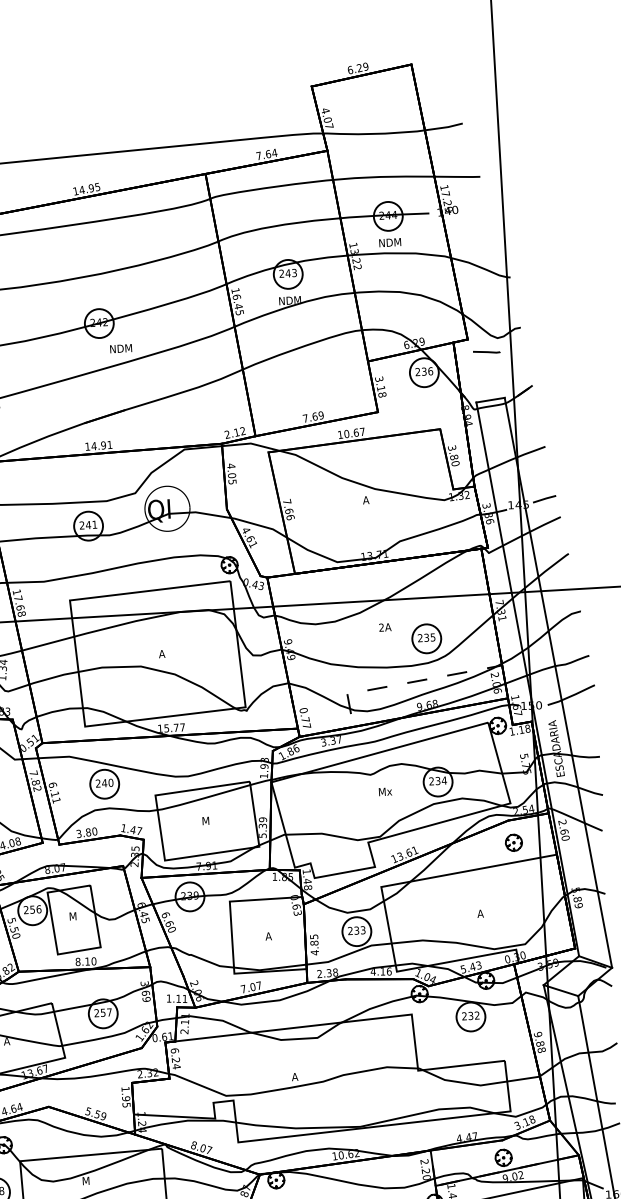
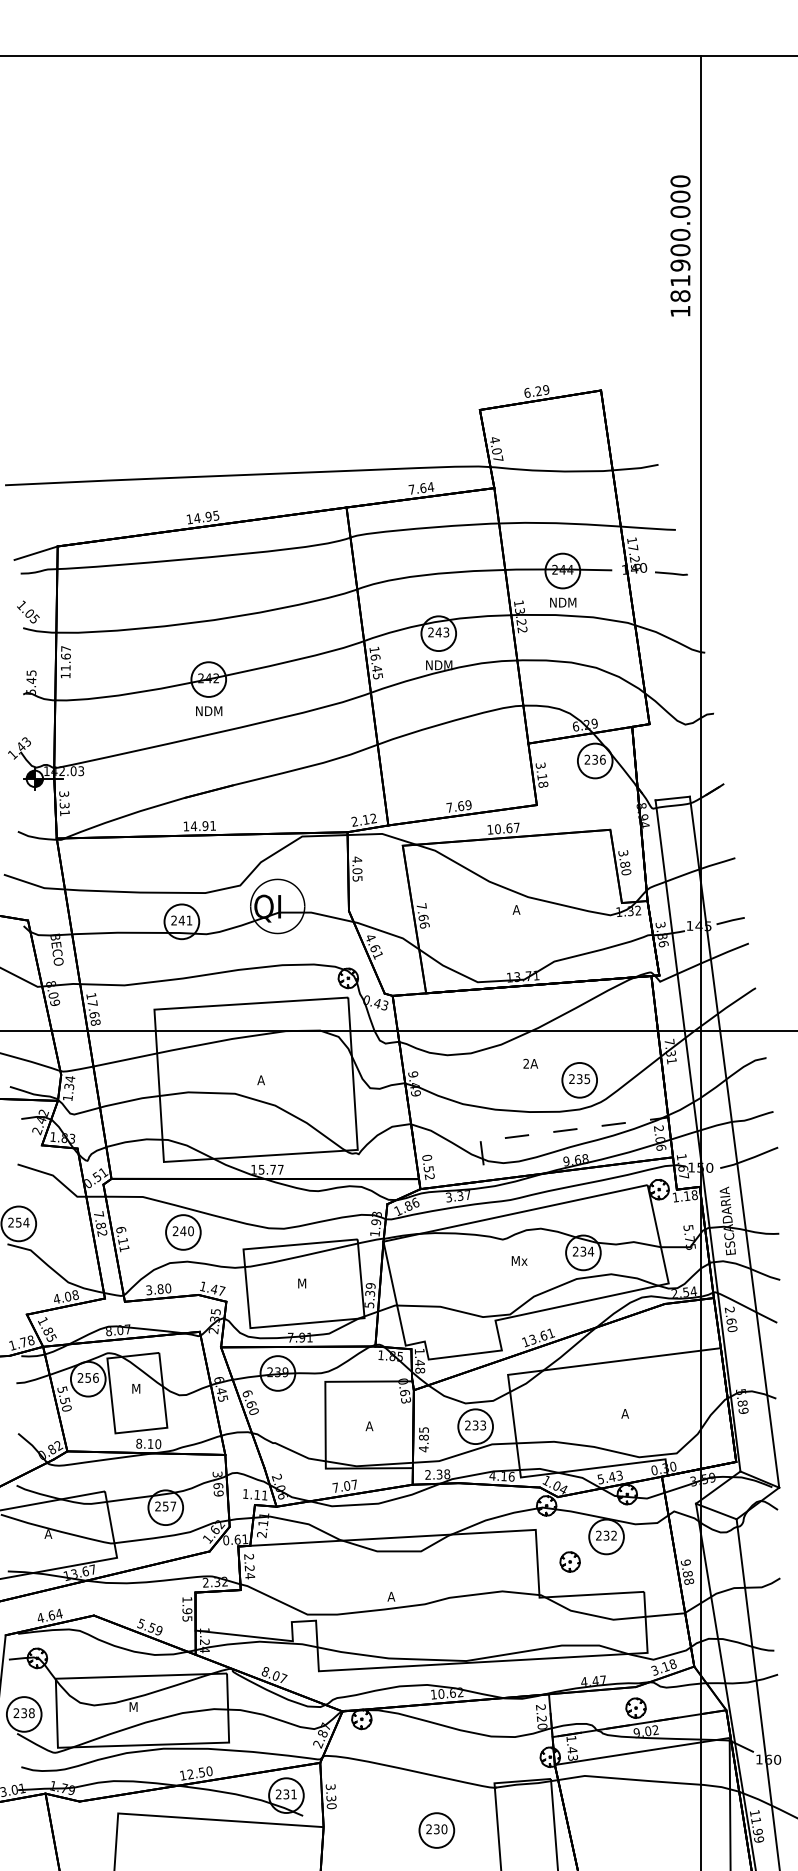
text: (121, 348) -> (209, 710), moved
line: (486, 352) -> (671, 573), moved
text: (305, 722) -> (428, 1172), 0.77 -> 0.52
part: (513, 842) -> (569, 1561), moved
text: (175, 1051) -> (249, 1557), 6.24 -> 2.24

